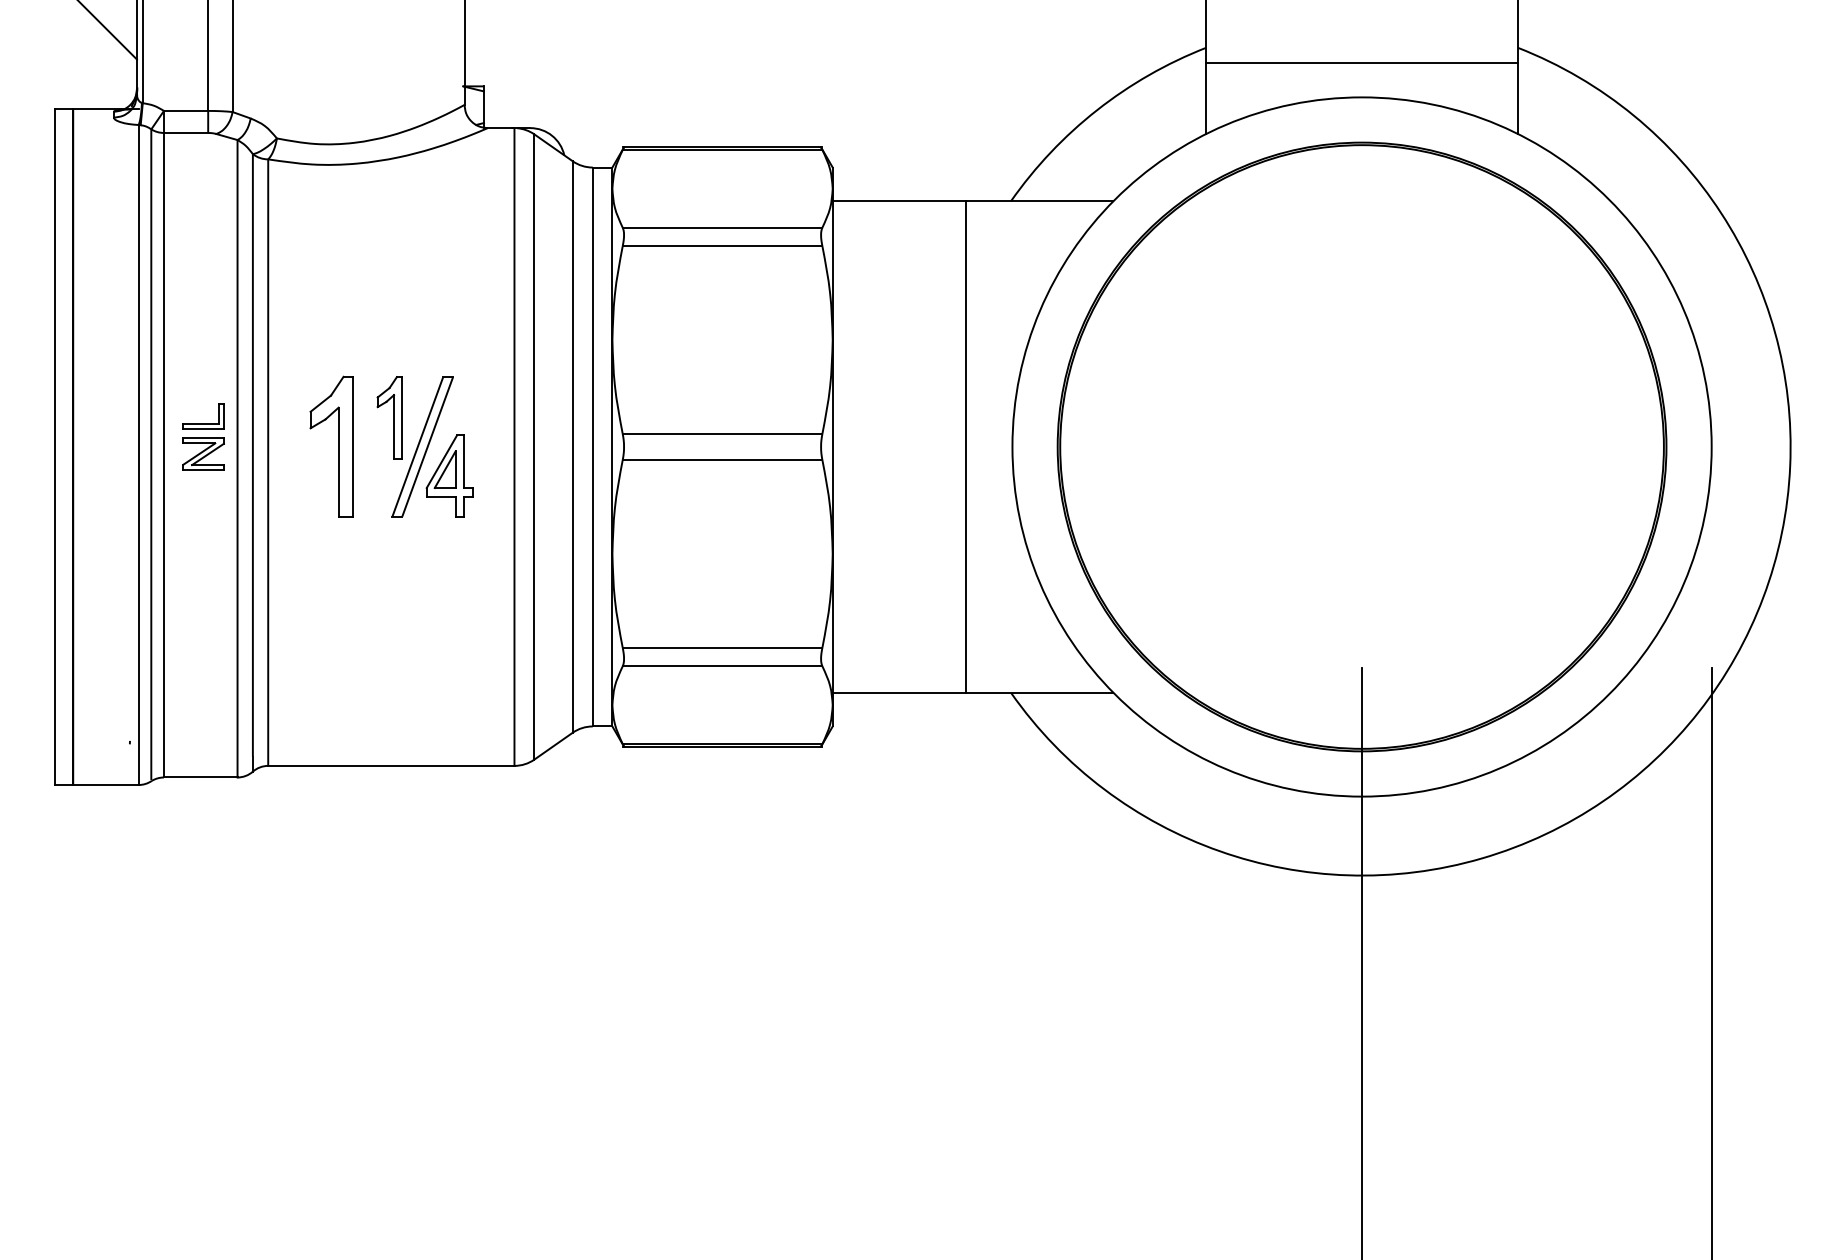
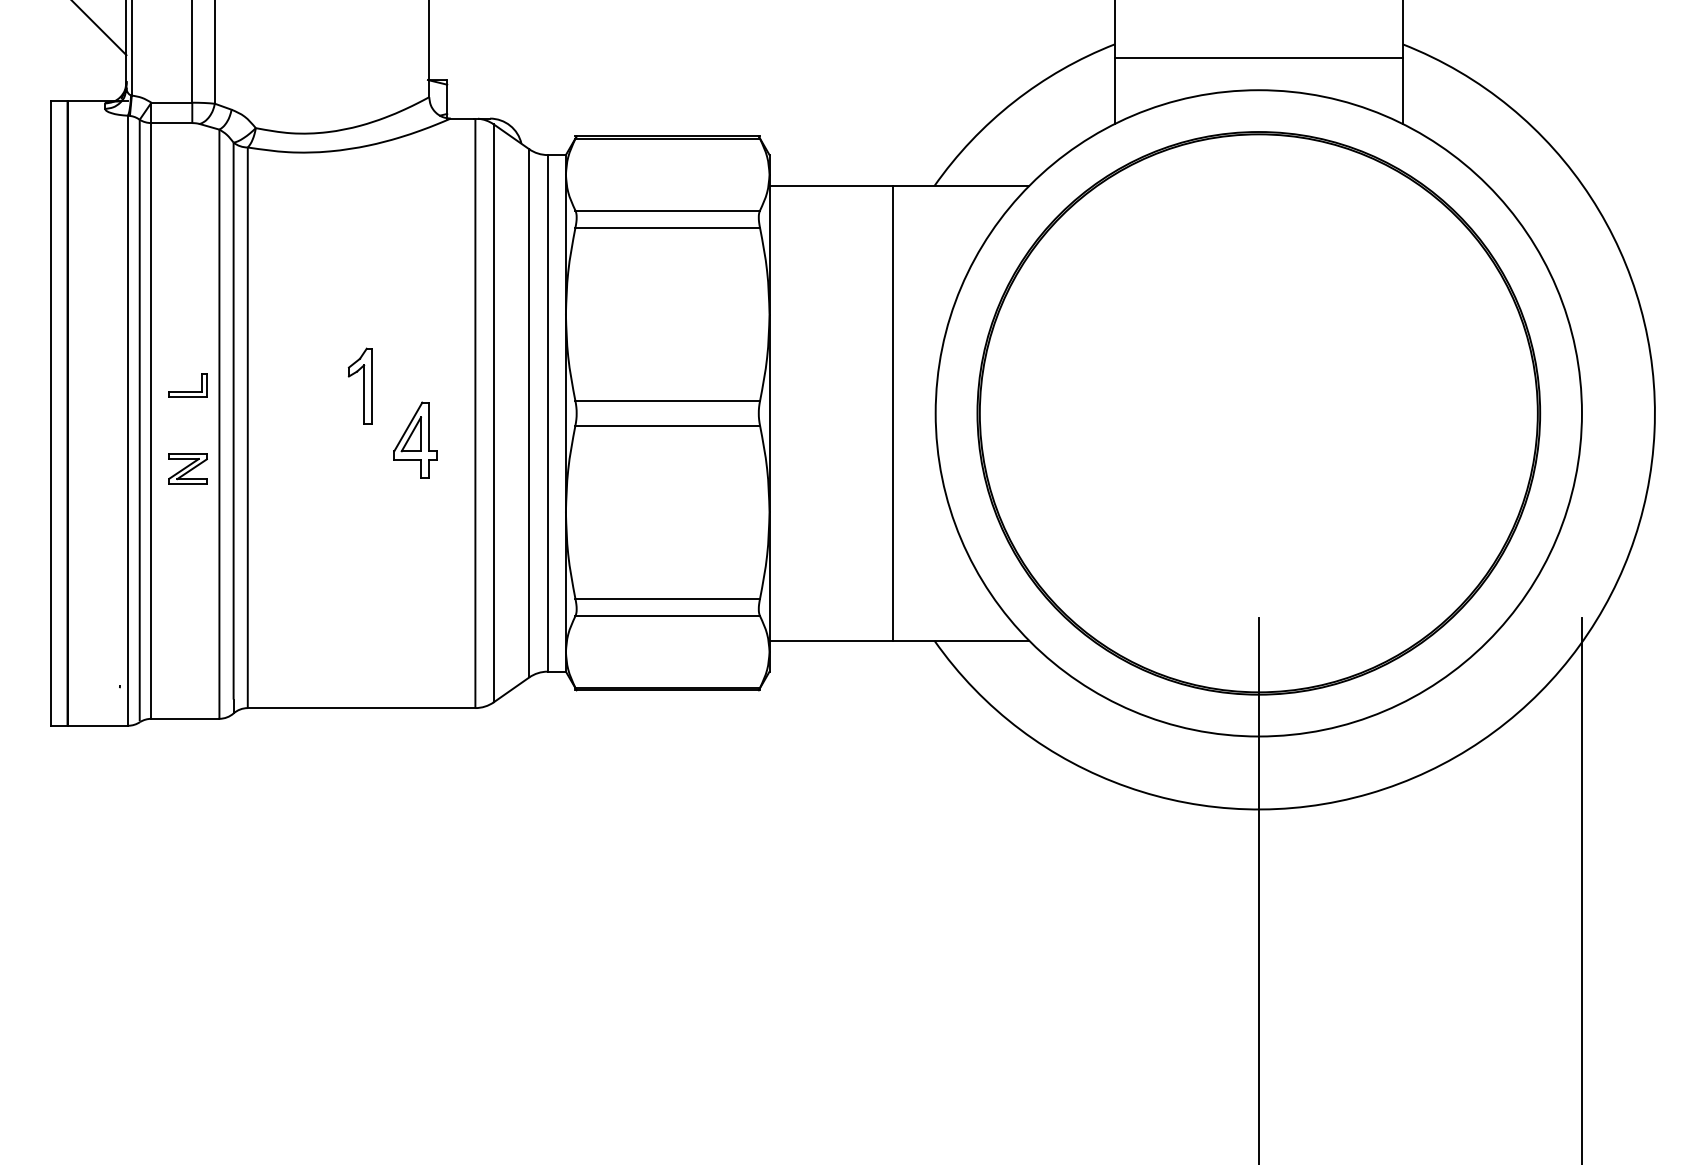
part: (338, 446) -> (312, 412), removed
part: (422, 446) -> (390, 412), removed
part: (203, 453) -> (187, 468), moved

